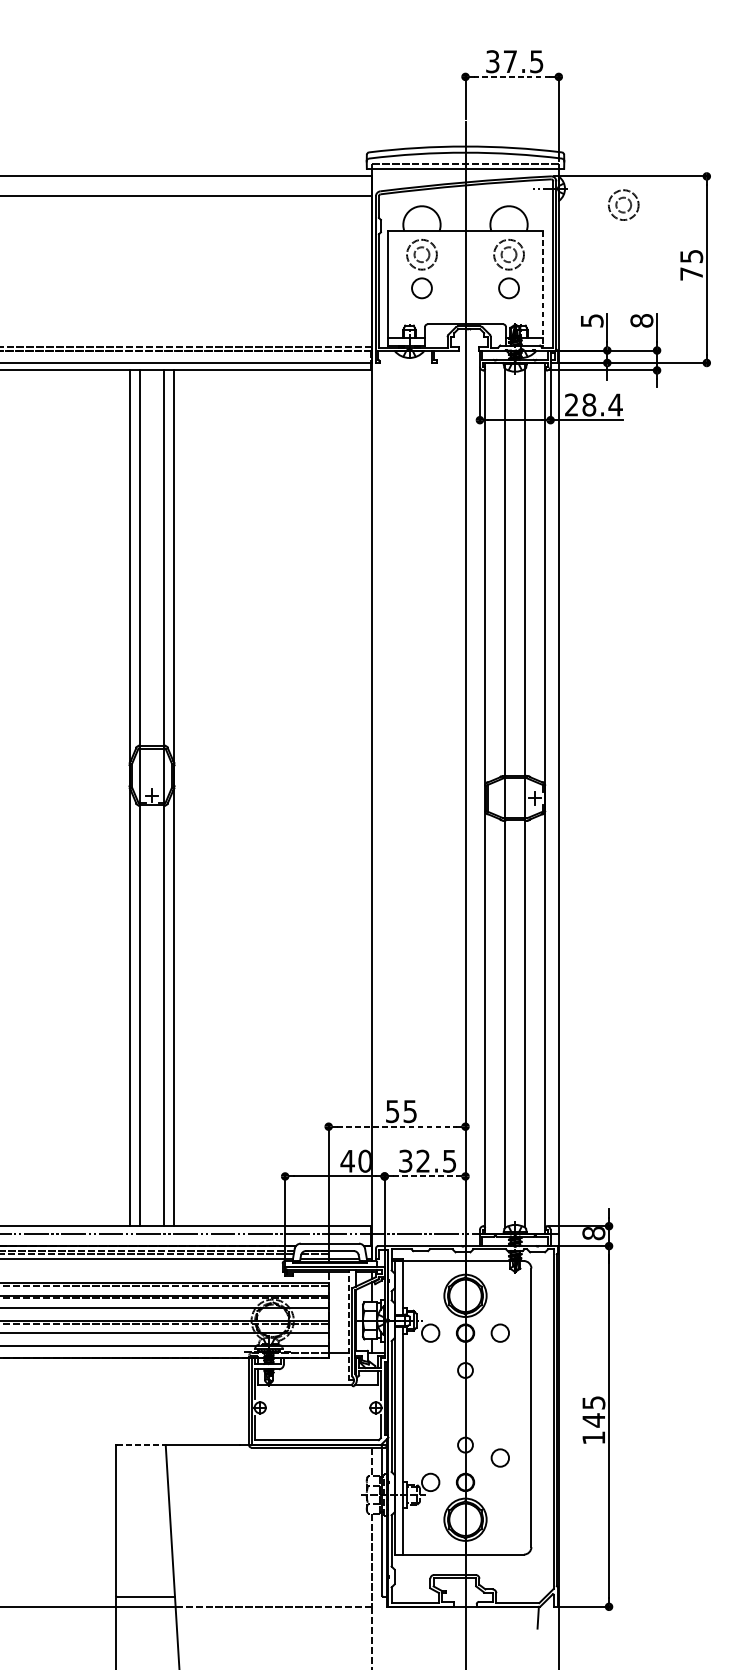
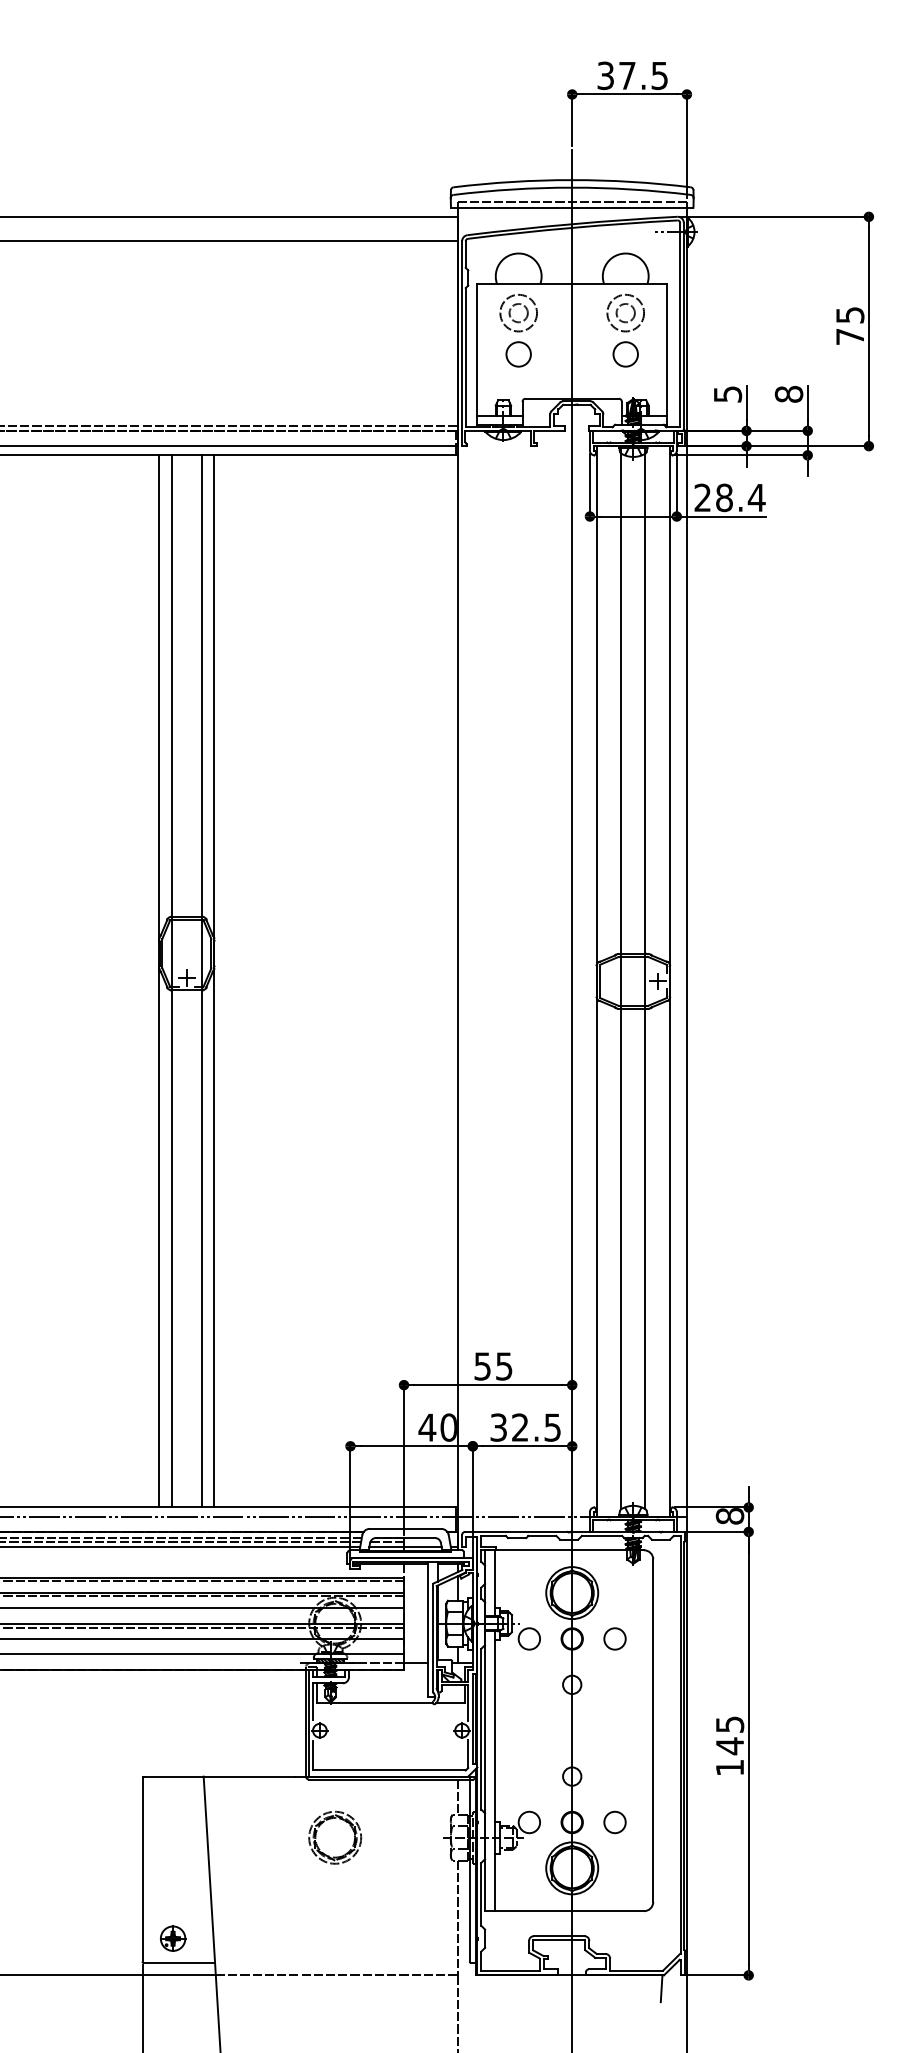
line: (512, 76) -> (629, 94), dashed -> solid
part: (620, 199) -> (762, 245), removed
line: (543, 288) -> (667, 354), dashed -> solid
line: (397, 1127) -> (488, 1385), dashed -> solid
line: (425, 1176) -> (523, 1446), dashed -> solid
line: (348, 1325) -> (428, 1629), dashed -> solid
line: (141, 1445) -> (173, 1776), dashed -> solid
circle: (499, 1458) -> (614, 1822), moved
part: (280, 1481) -> (344, 1821), added
part: (141, 1576) -> (173, 1938), added

